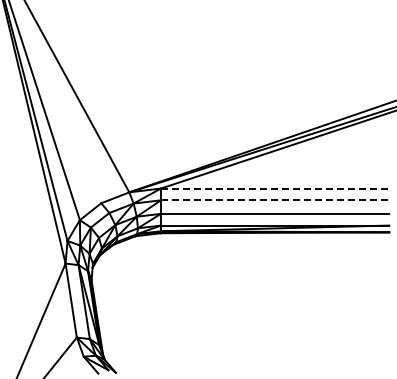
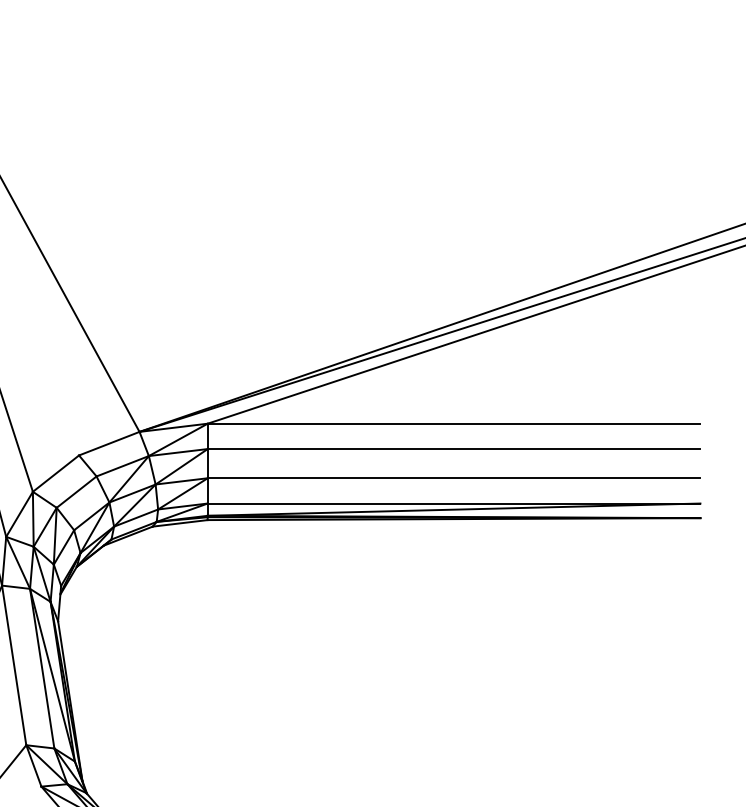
line: (275, 188) -> (454, 423), dashed -> solid
line: (275, 200) -> (454, 449), dashed -> solid

